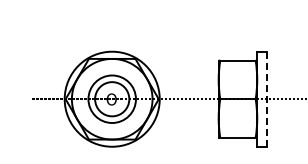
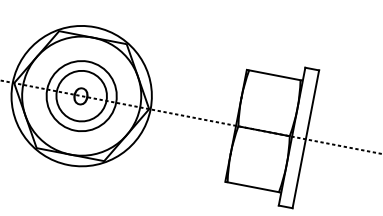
line: (266, 99) -> (305, 139), dashed -> solid

